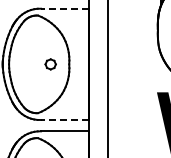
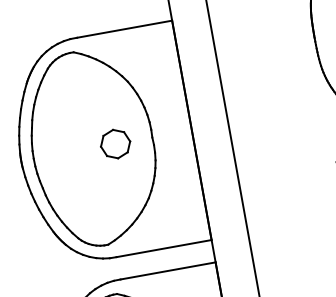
line: (64, 8) -> (123, 29), dashed -> solid
part: (50, 64) -> (115, 144), size x1.43
line: (64, 120) -> (162, 249), dashed -> solid

